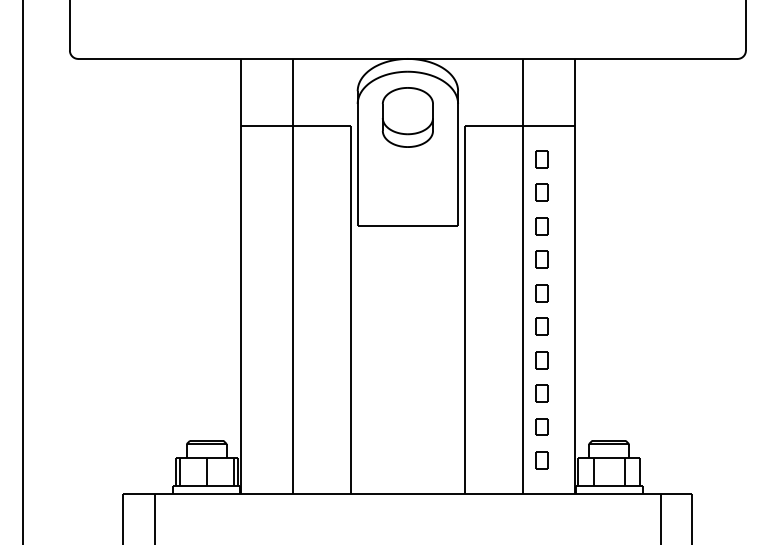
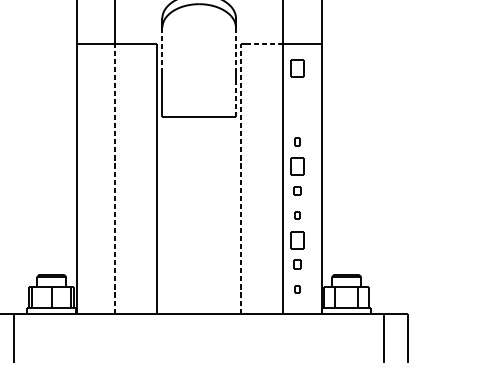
part: (407, 117) -> (198, 37), removed
line: (500, 125) -> (267, 43), solid -> dashed
line: (357, 133) -> (162, 49), solid -> dashed
line: (458, 133) -> (236, 49), solid -> dashed
part: (541, 159) -> (297, 68), size x1.4
part: (541, 192) -> (297, 92), removed
line: (458, 200) -> (236, 98), solid -> dashed
part: (541, 226) -> (297, 117), removed
part: (541, 259) -> (297, 141), size x0.6
part: (541, 293) -> (297, 166), size x1.4
line: (293, 309) -> (115, 178), solid -> dashed
line: (464, 309) -> (240, 178), solid -> dashed
part: (541, 326) -> (297, 190), size x0.7
part: (541, 360) -> (297, 215), size x0.6
part: (541, 393) -> (297, 240), size x1.4
part: (541, 426) -> (297, 264), size x0.7
part: (541, 460) -> (297, 289), size x0.6

